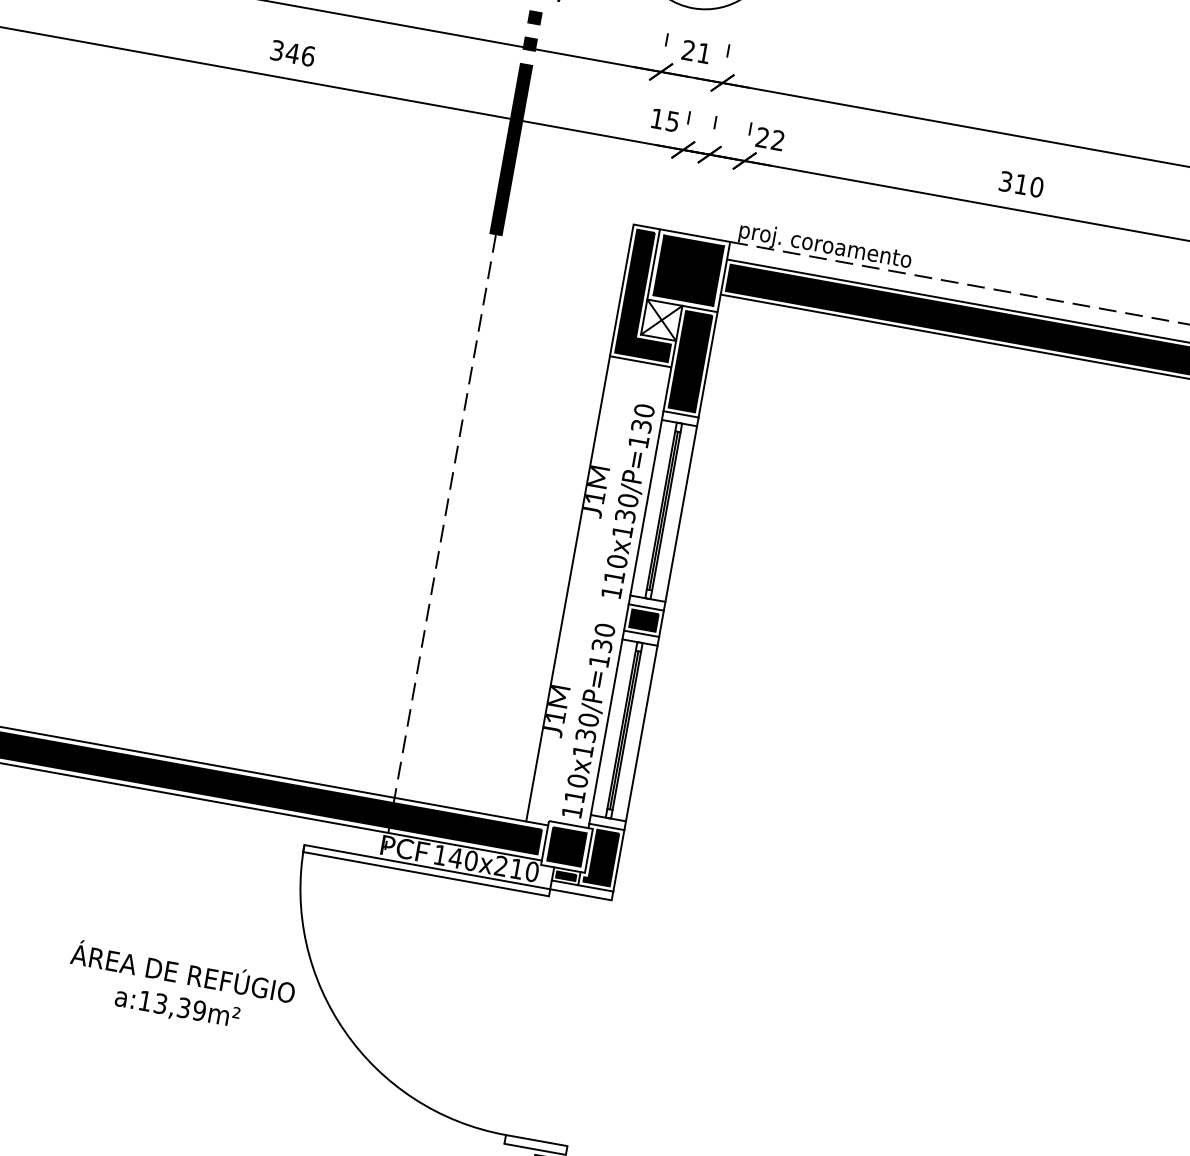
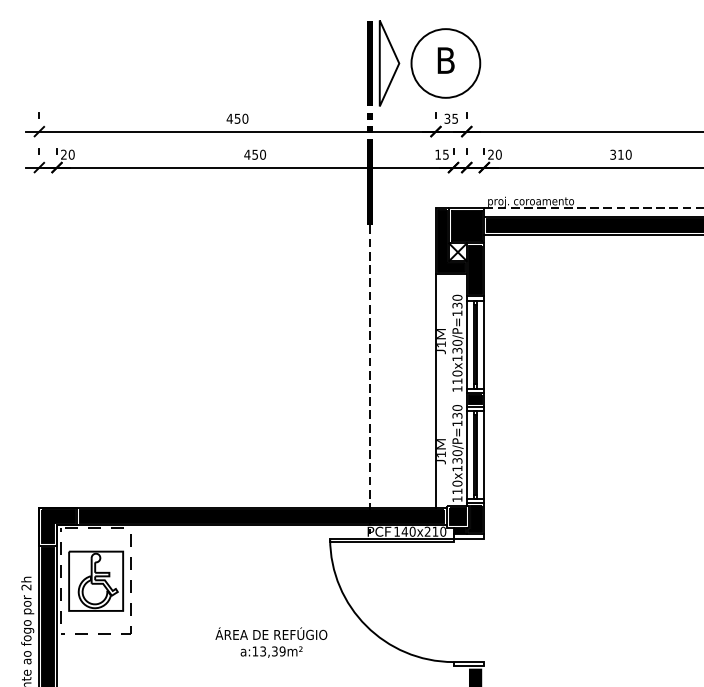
text: (694, 51) -> (450, 118), 21 -> 35
text: (293, 52) -> (255, 154), 346 -> 450
text: (777, 139) -> (498, 154), 22 -> 20
text: (180, 988) -> (271, 642), moved

